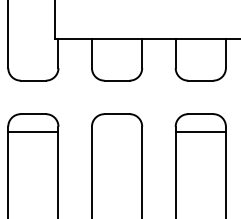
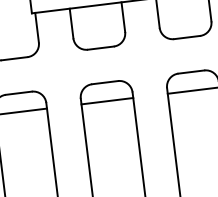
line: (116, 132) -> (106, 101), added

